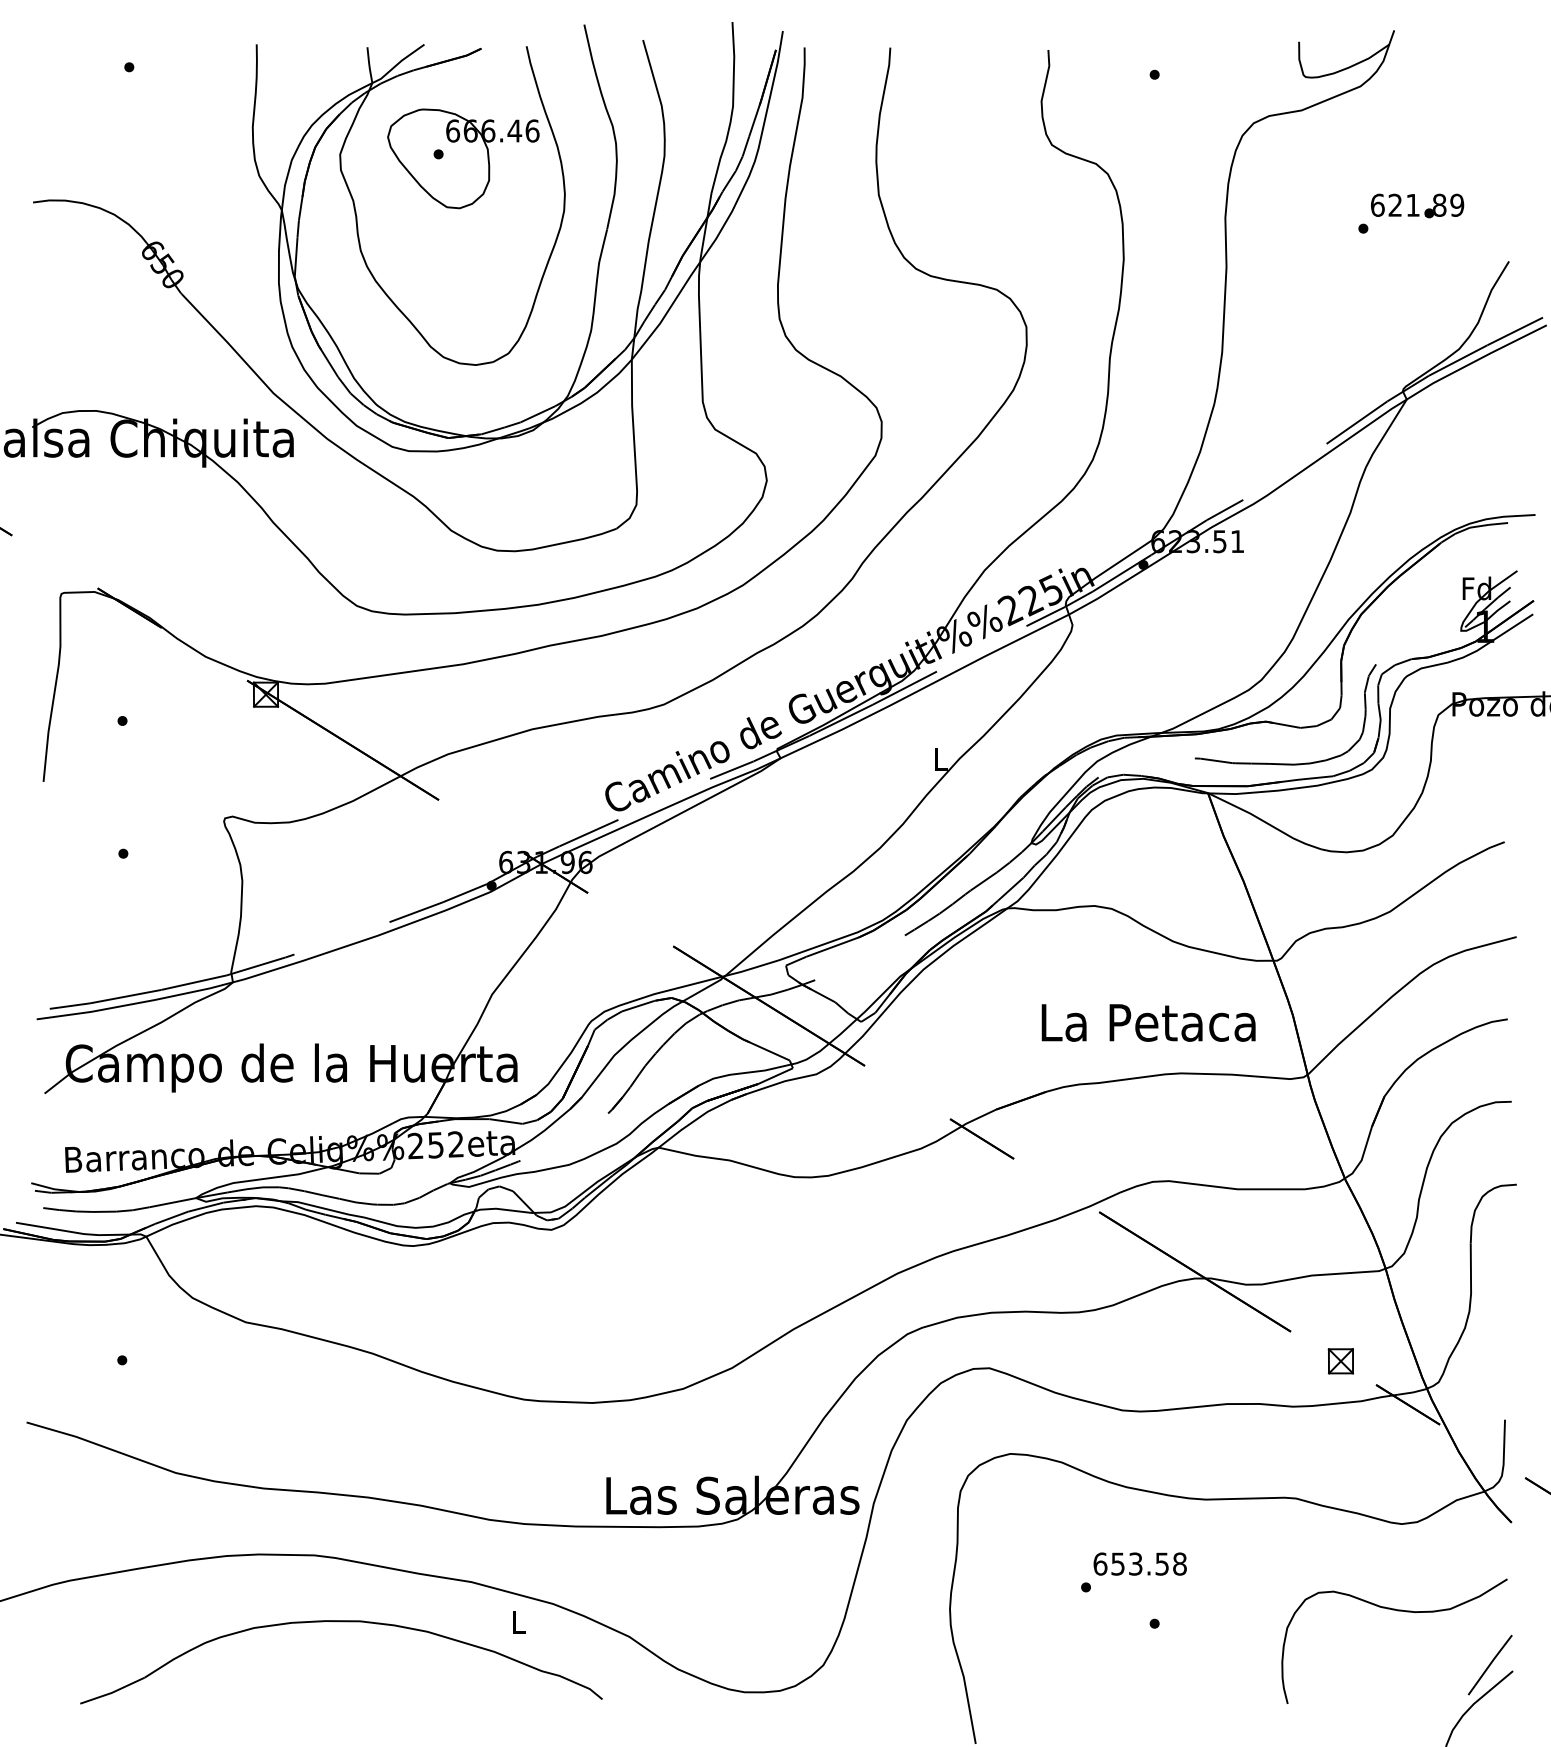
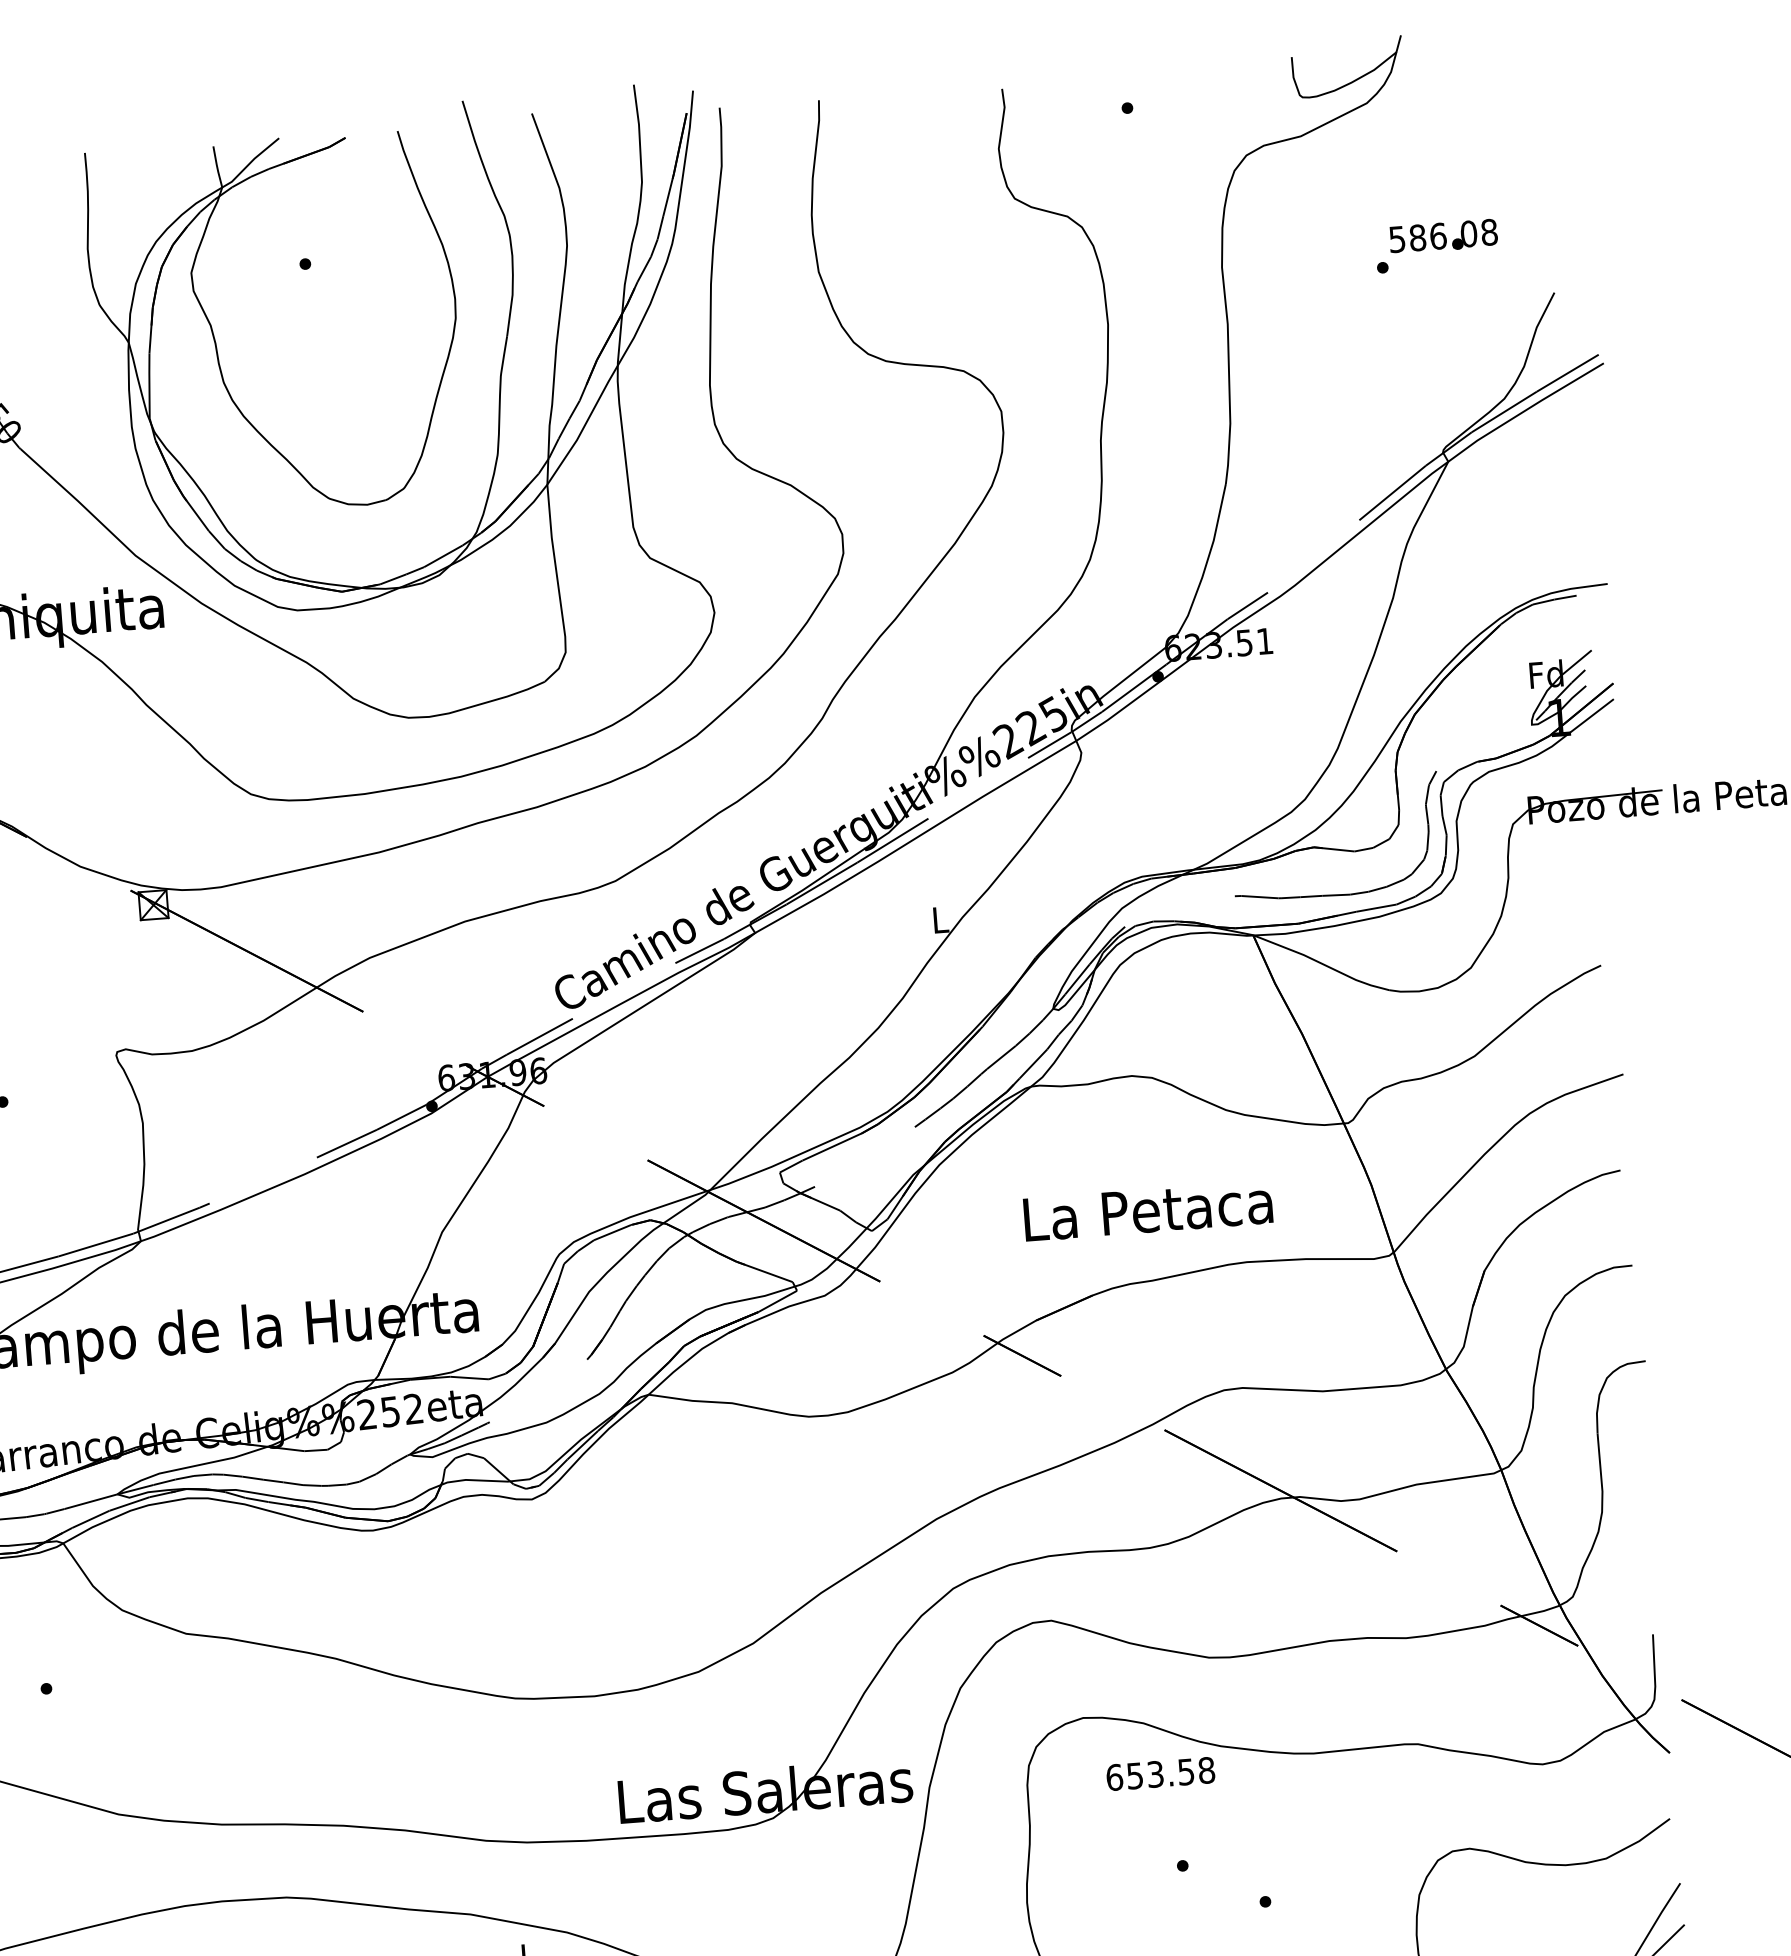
part: (463, 158) -> (334, 266), removed
text: (1417, 204) -> (1443, 234), 621.89 -> 586.08
text: (1148, 1022) -> (1147, 1210), moved
part: (1340, 1361) -> (1457, 1581), removed
text: (1139, 1563) -> (1159, 1773), moved

